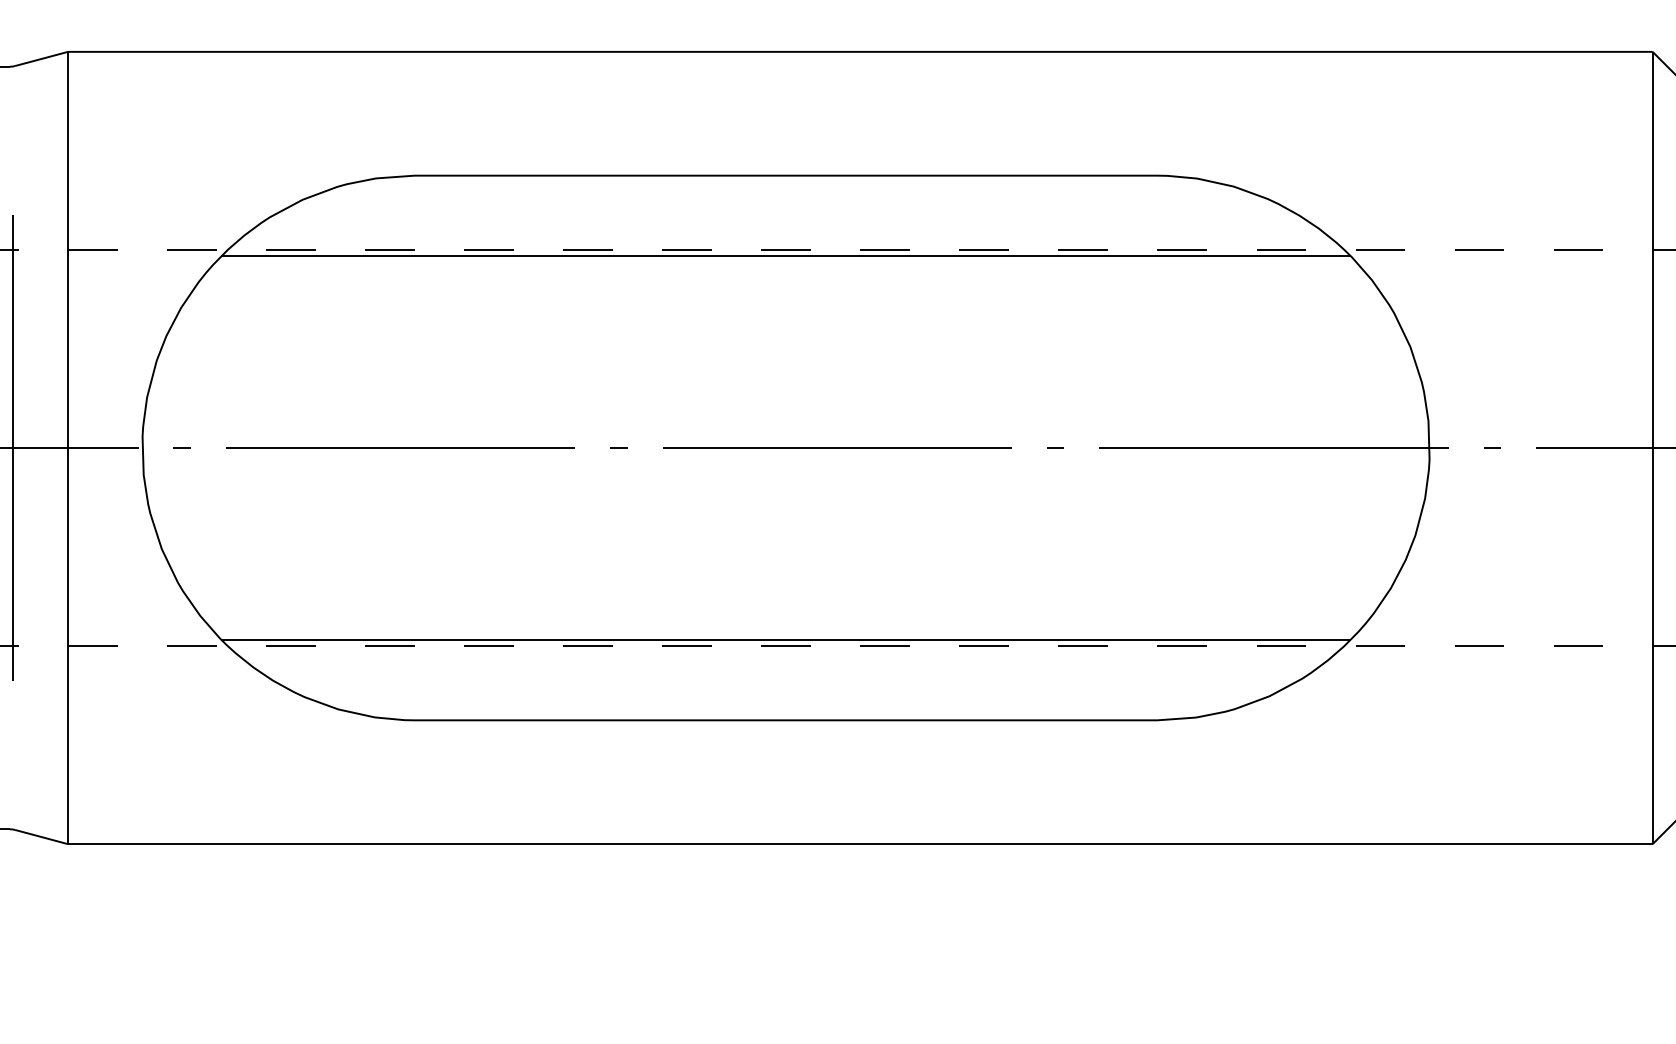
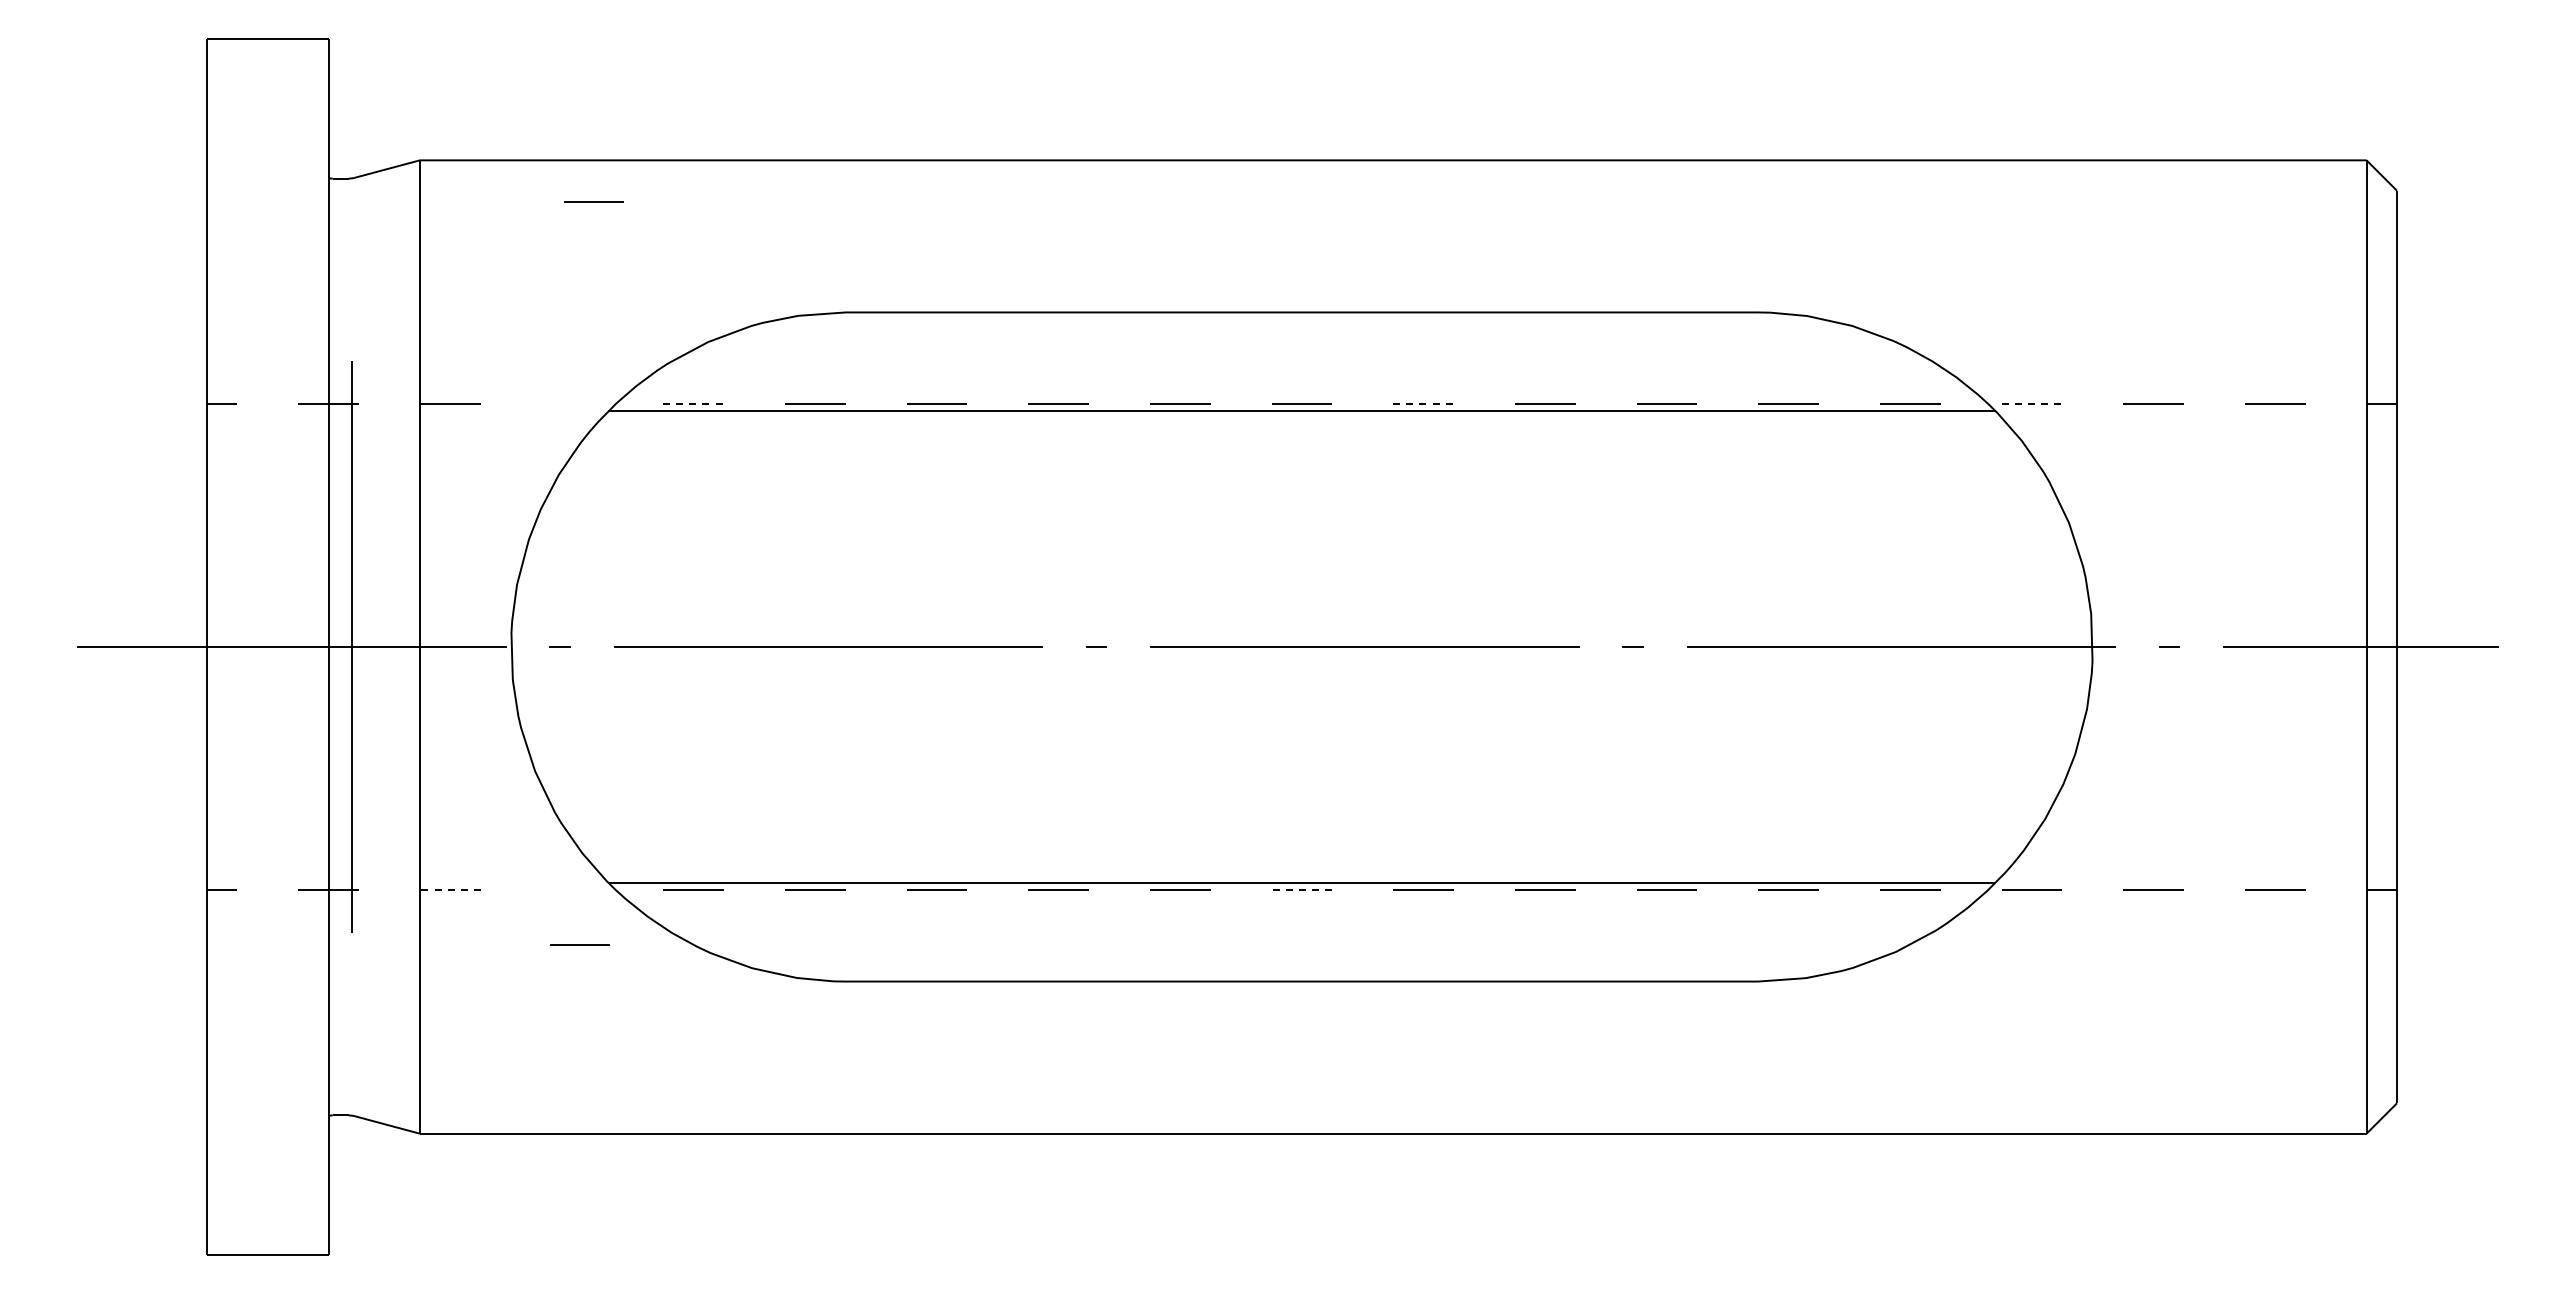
line: (191, 249) -> (593, 201), moved
line: (291, 249) -> (694, 403), solid -> dashed
line: (885, 249) -> (1424, 403), solid -> dashed
line: (1380, 249) -> (2032, 403), solid -> dashed
line: (191, 645) -> (579, 944), moved
line: (92, 646) -> (449, 890), solid -> dashed
line: (785, 646) -> (1301, 890), solid -> dashed

